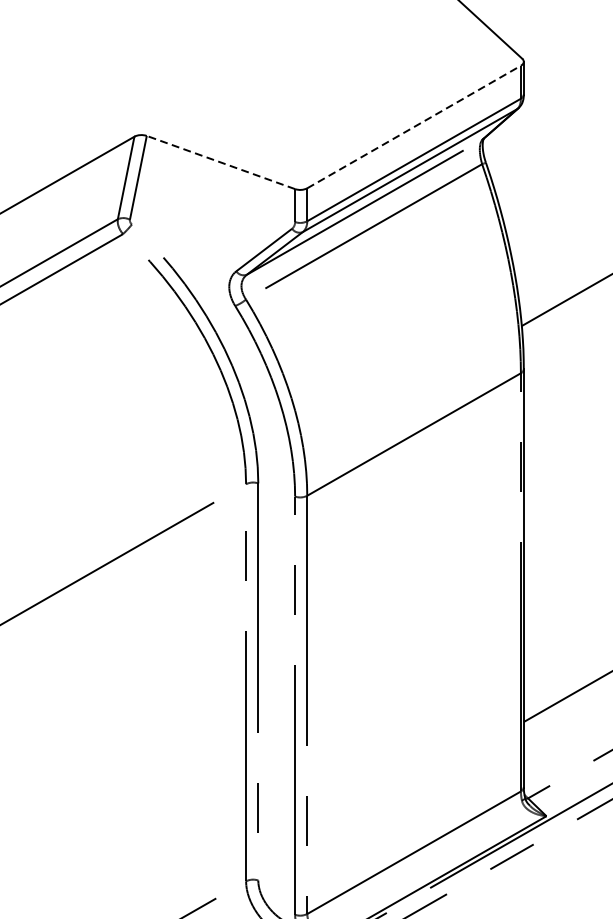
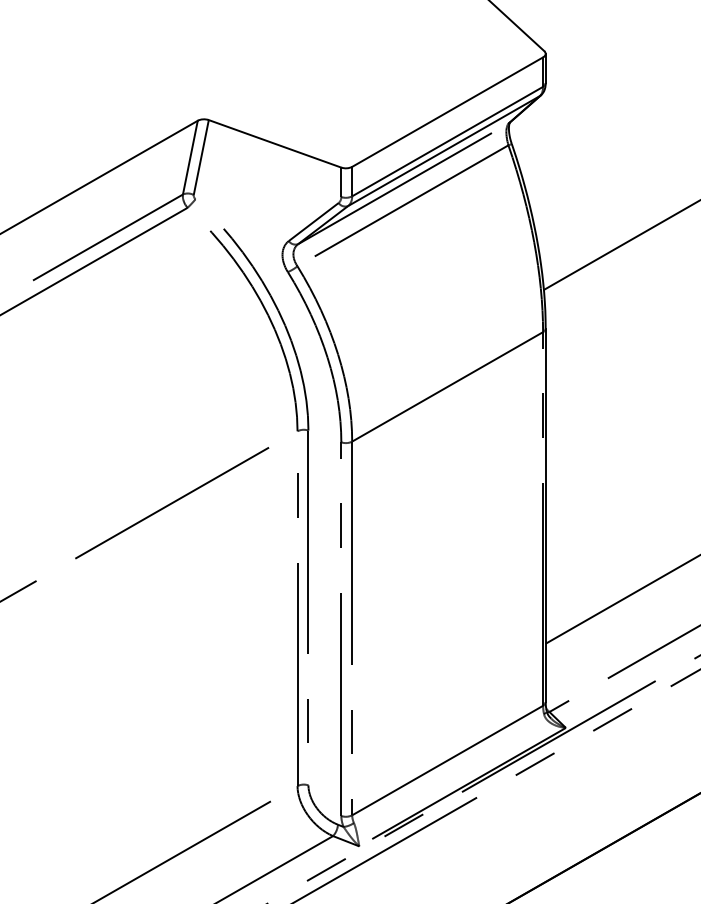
line: (415, 126) -> (448, 111), dashed -> solid
line: (220, 162) -> (274, 143), dashed -> solid

